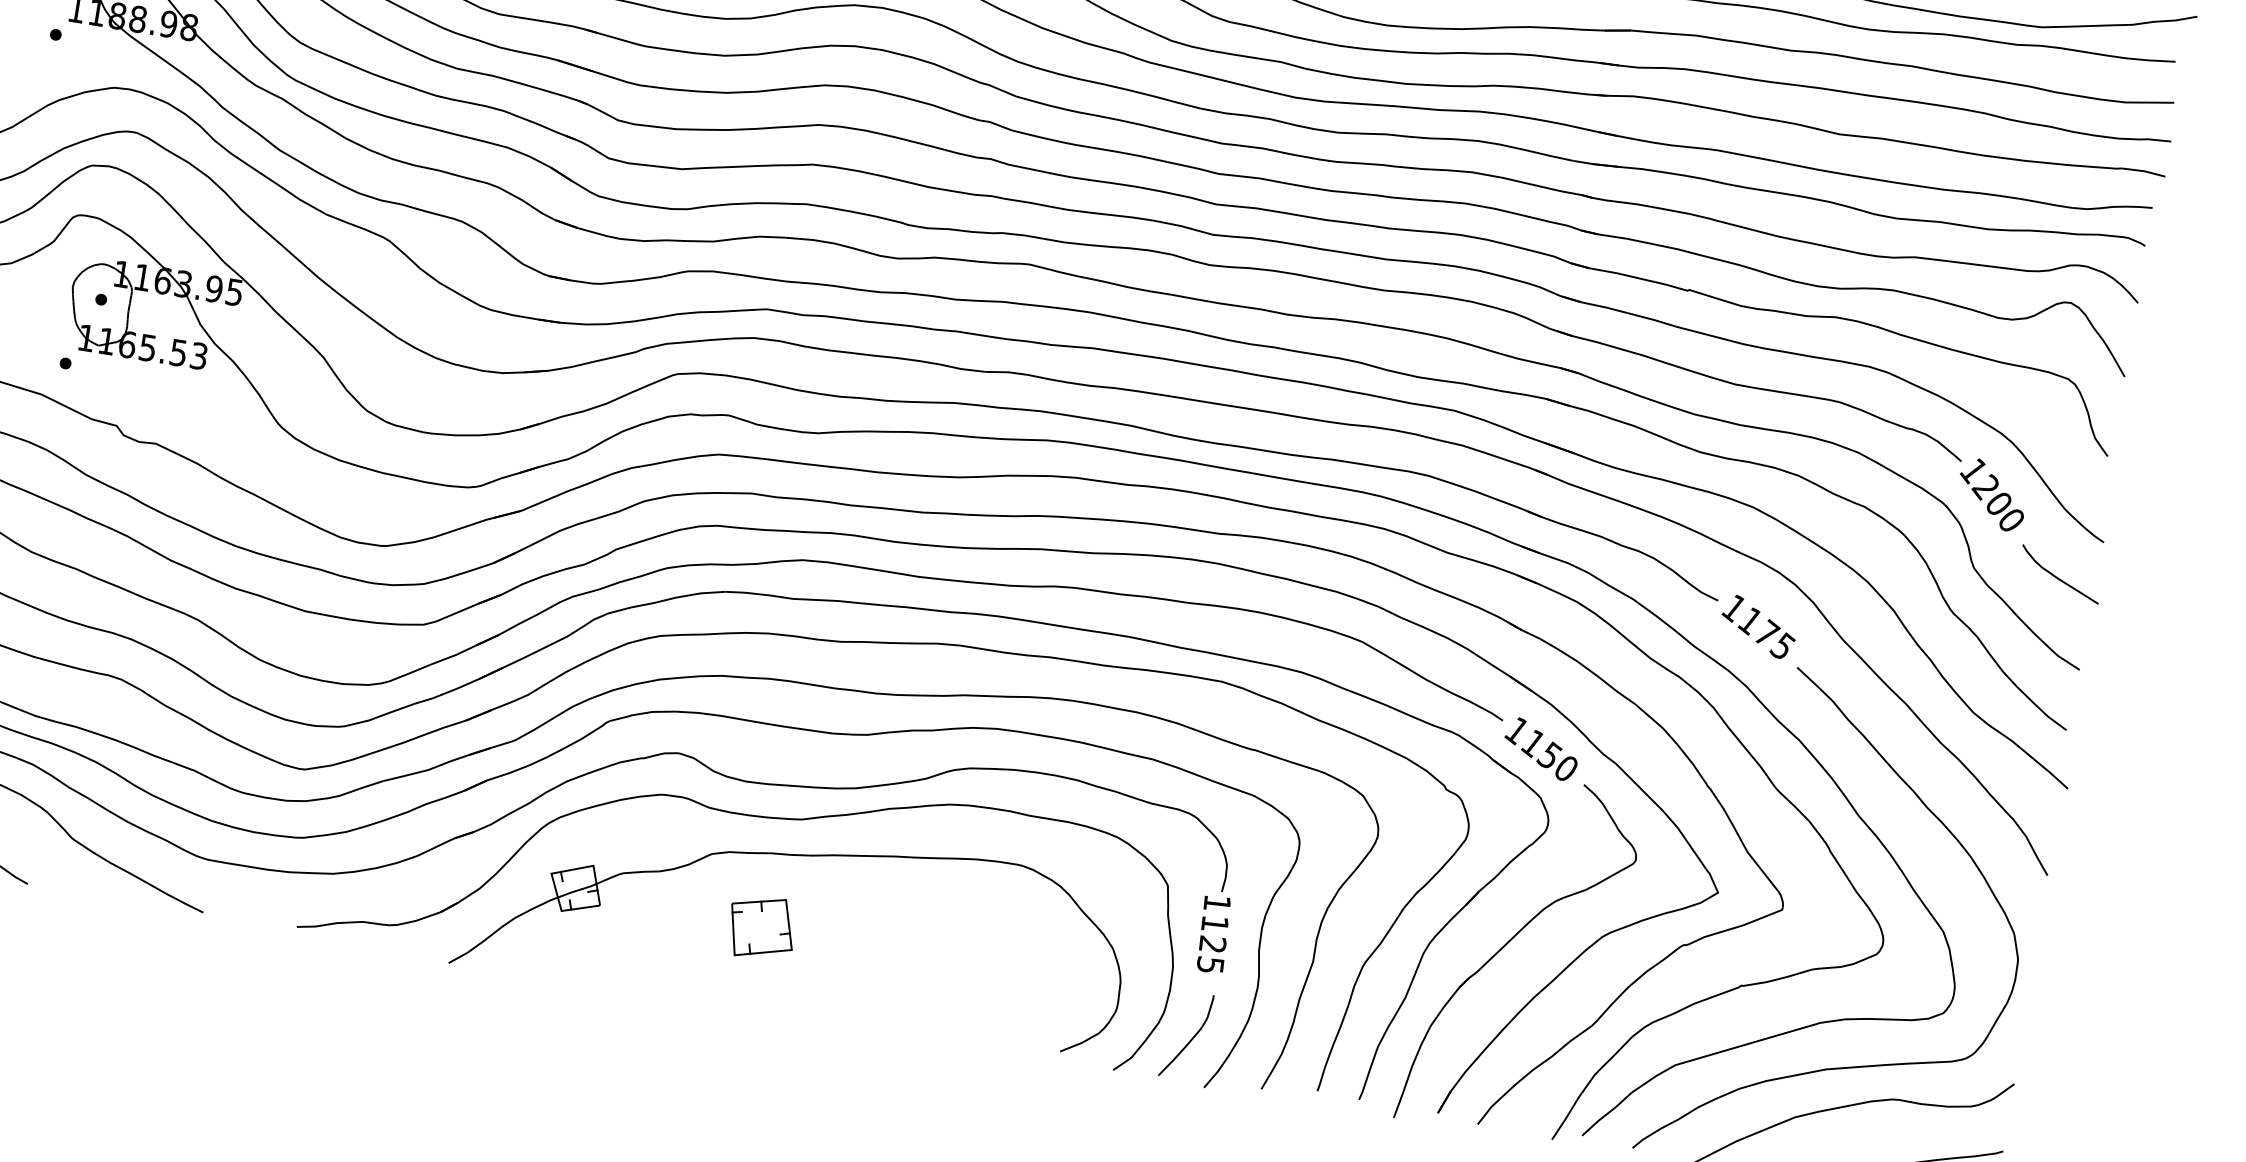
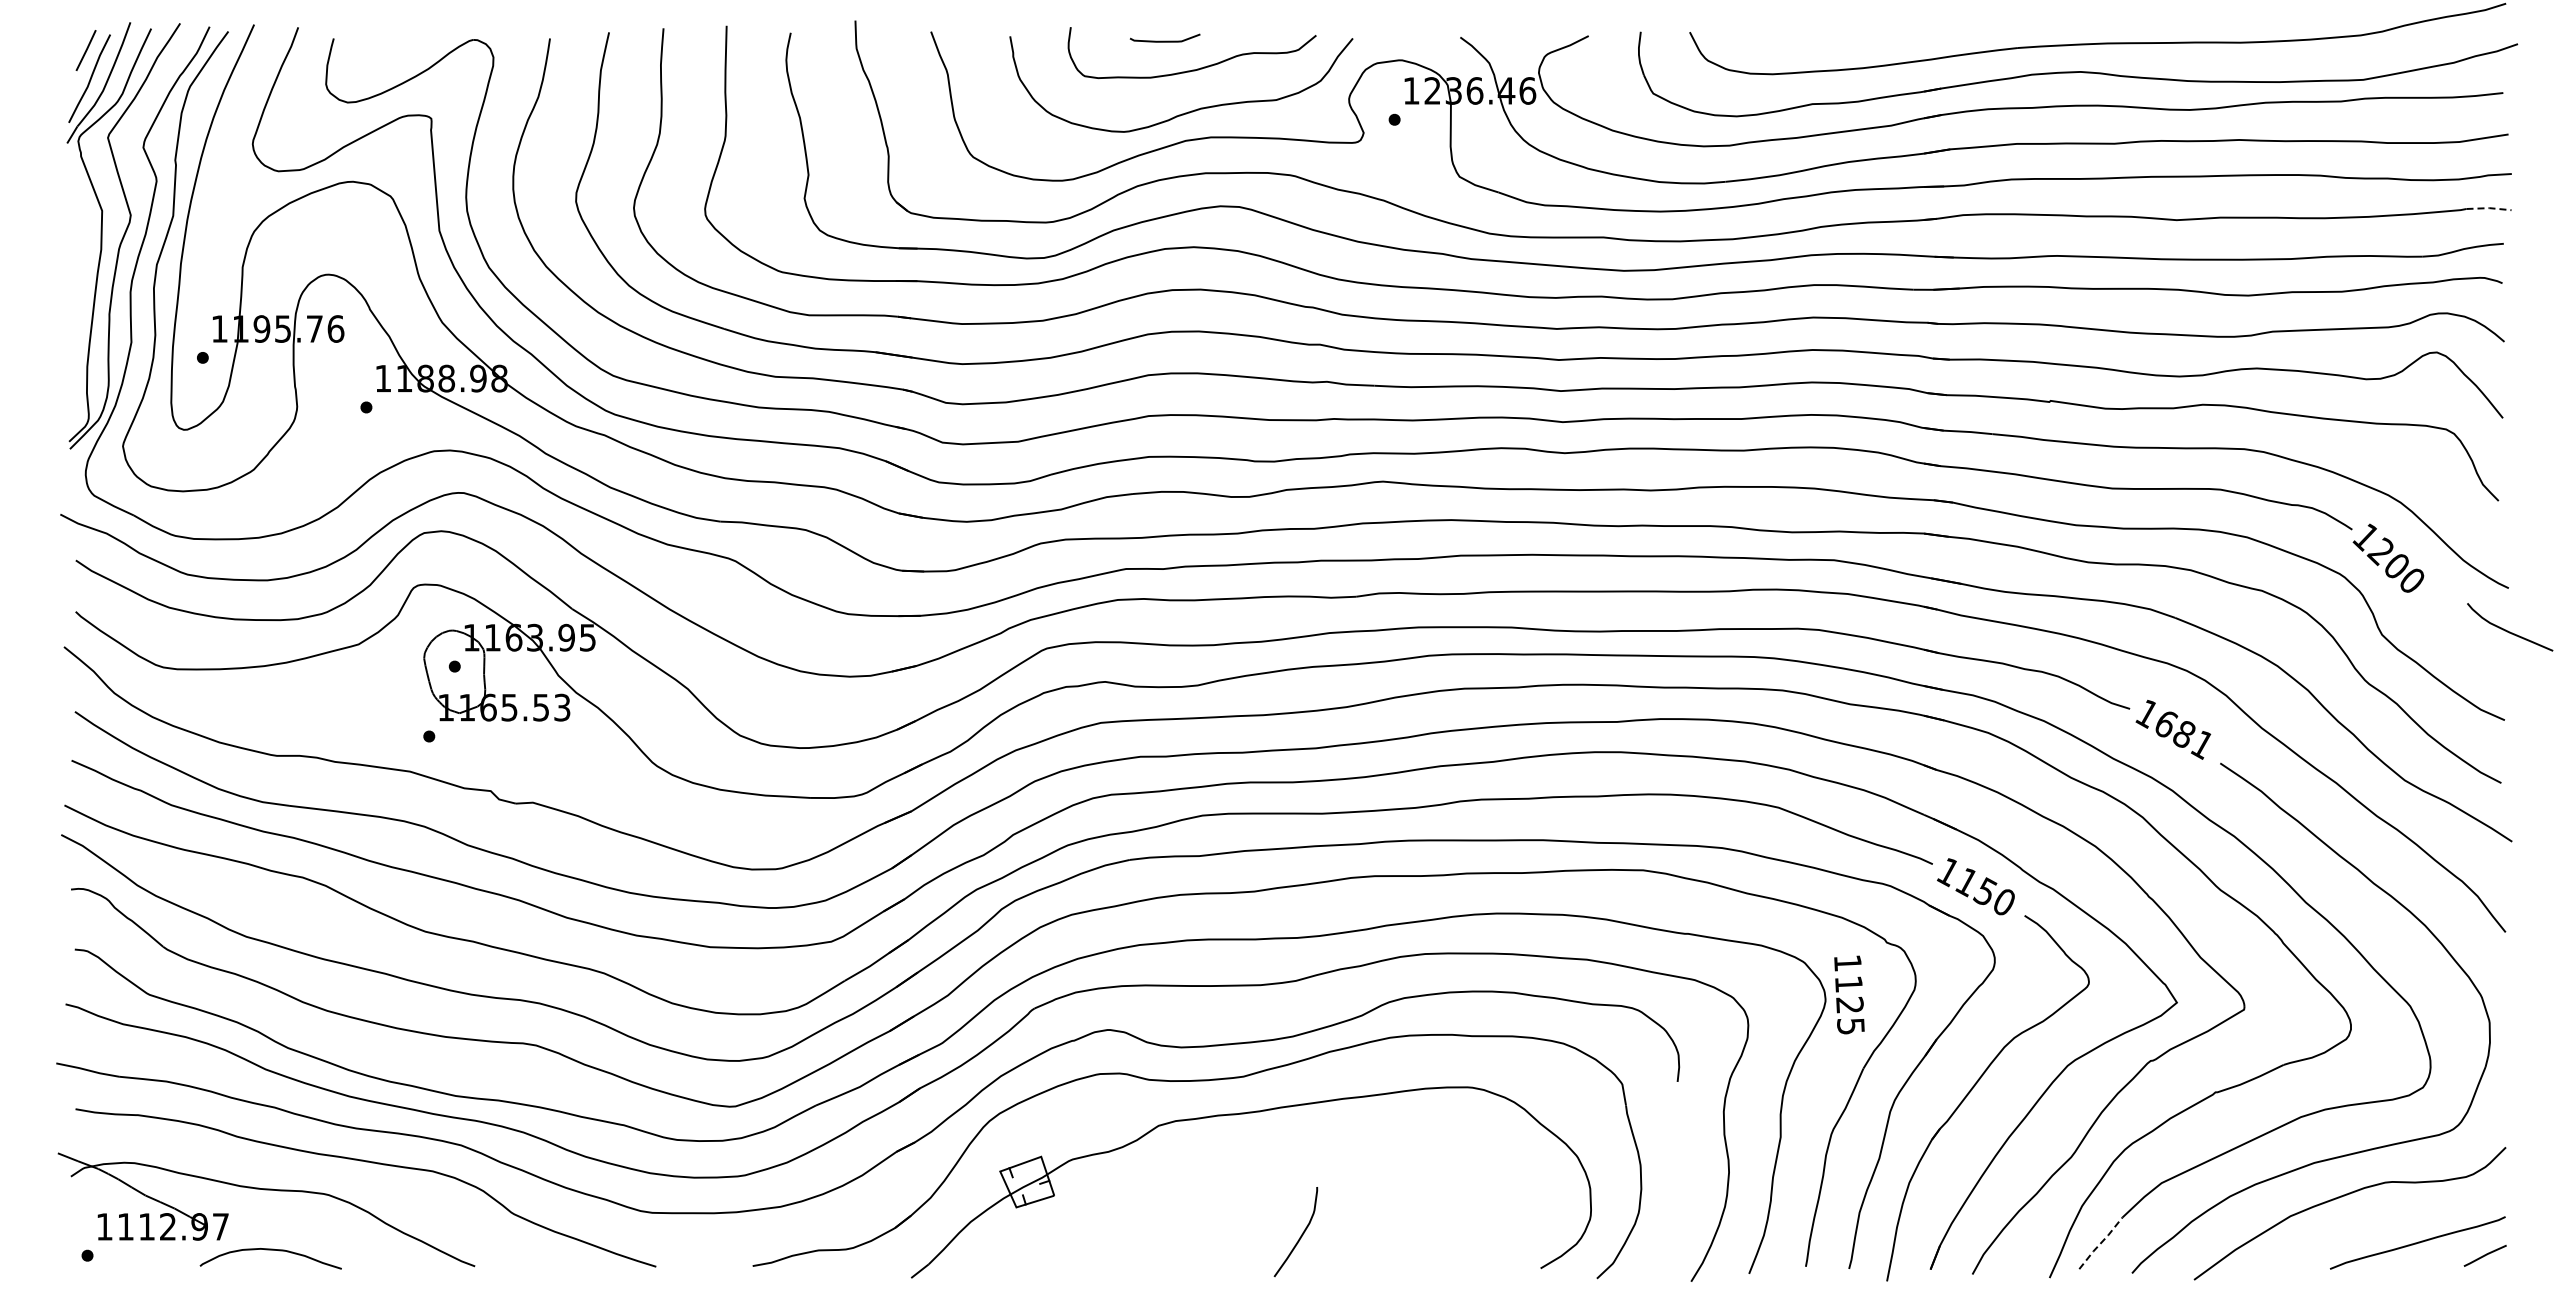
line: (2144, 171) -> (2489, 208), solid -> dashed
curve: (2058, 577) -> (2508, 630), moved
text: (1767, 633) -> (2184, 734), 1175 -> 1681
part: (761, 927) -> (1220, 1191), removed
text: (1214, 934) -> (1849, 994), moved
curve: (1190, 1039) -> (1300, 1235), moved
line: (1607, 1113) -> (2101, 1242), solid -> dashed

